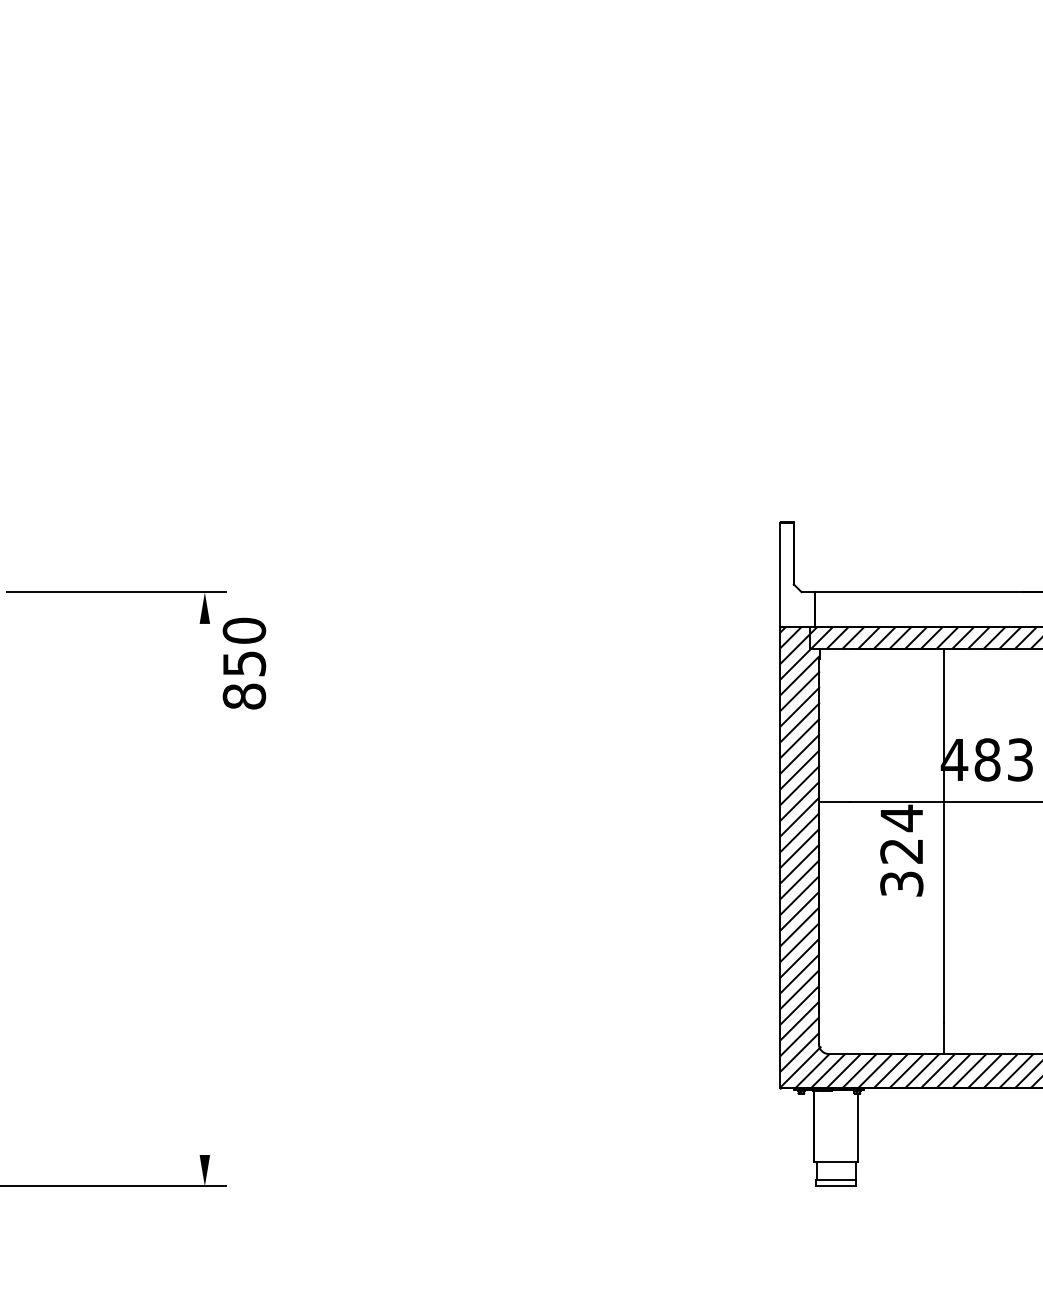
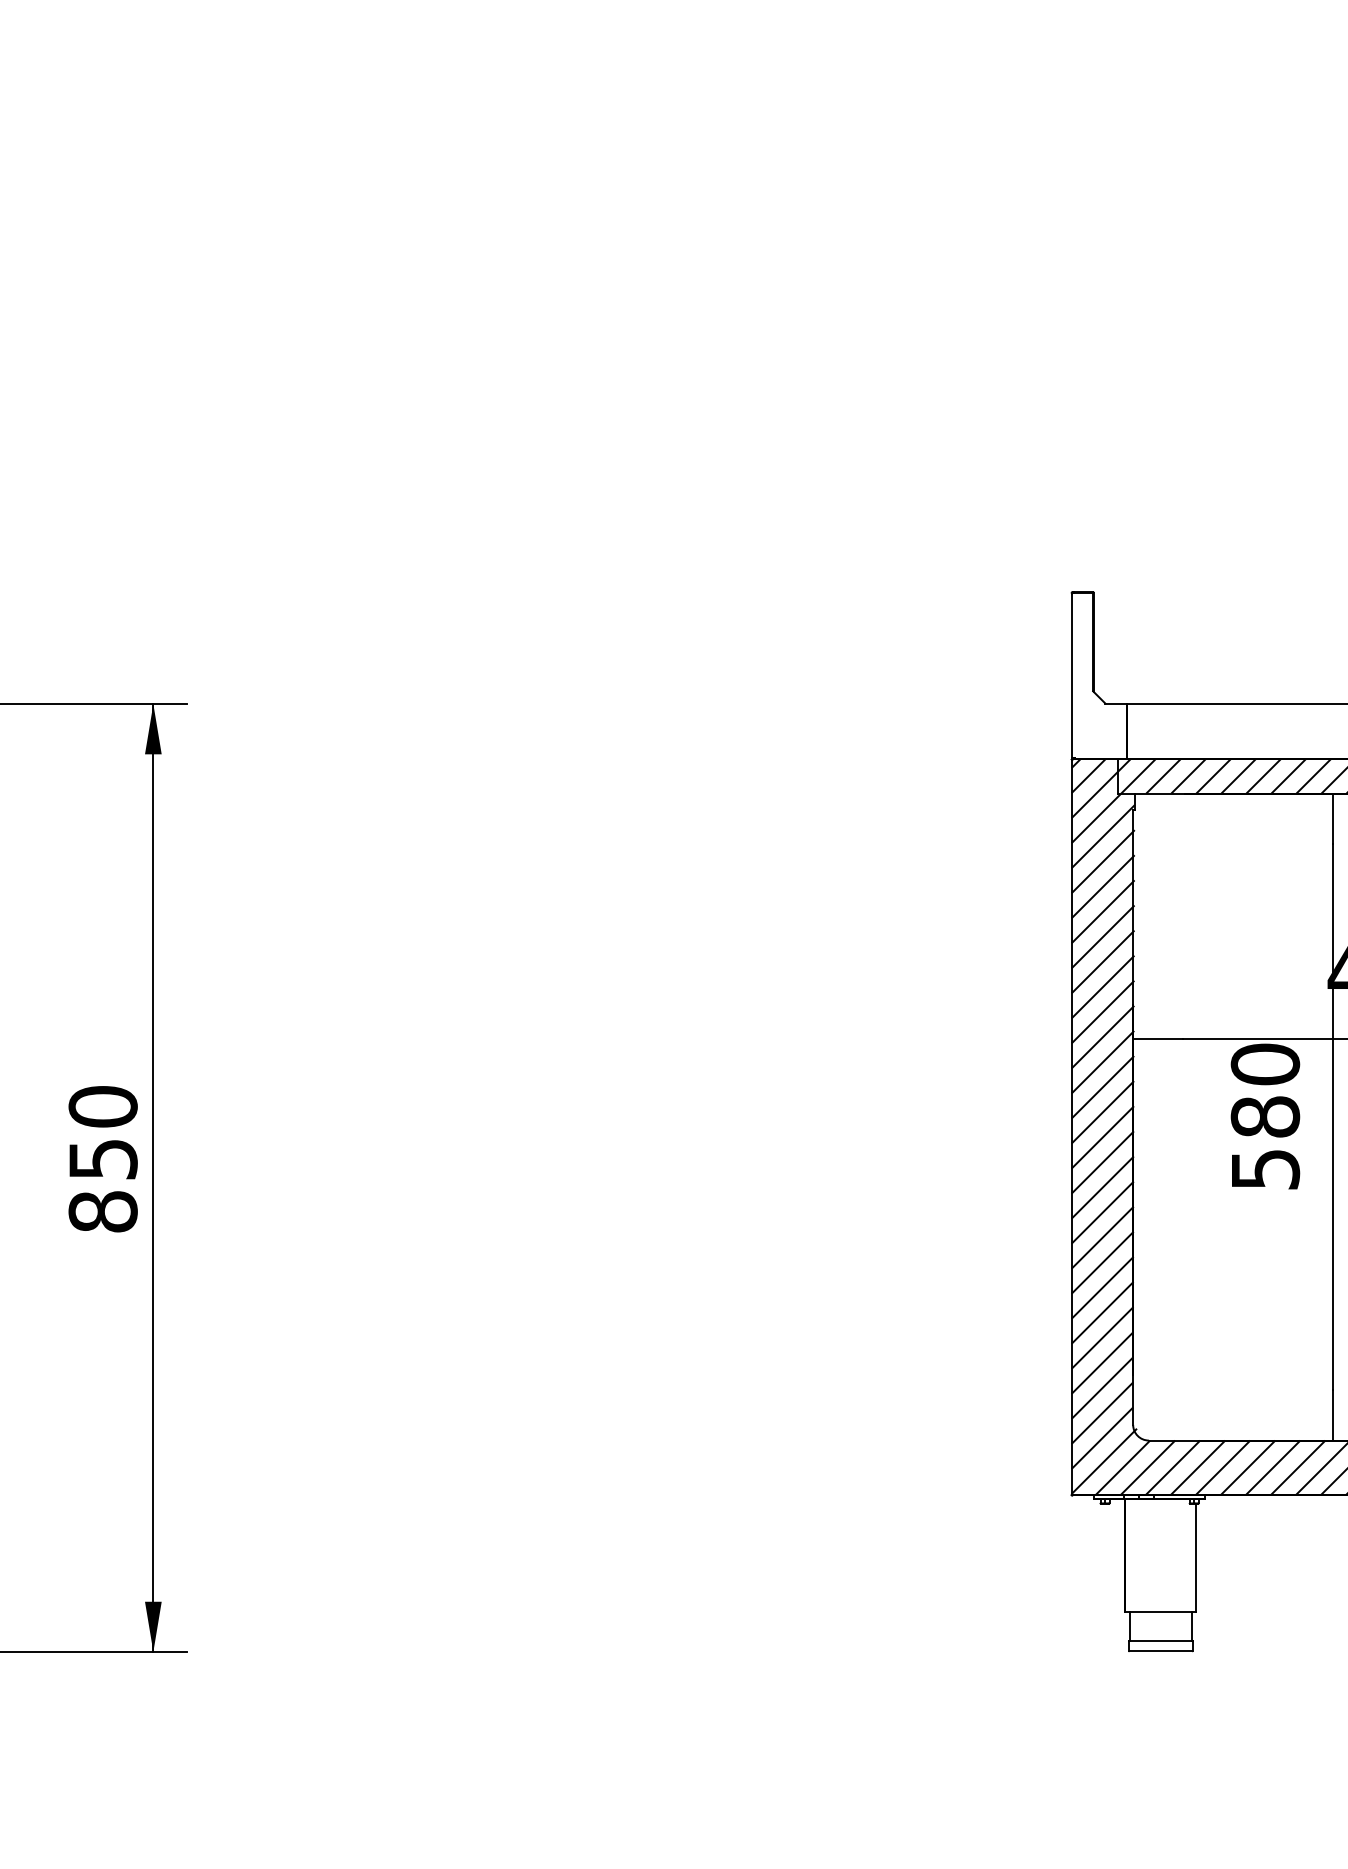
text: (244, 663) -> (103, 1158), moved
text: (901, 850) -> (1264, 1115), 324 -> 580
line: (204, 889) -> (152, 1178), added

